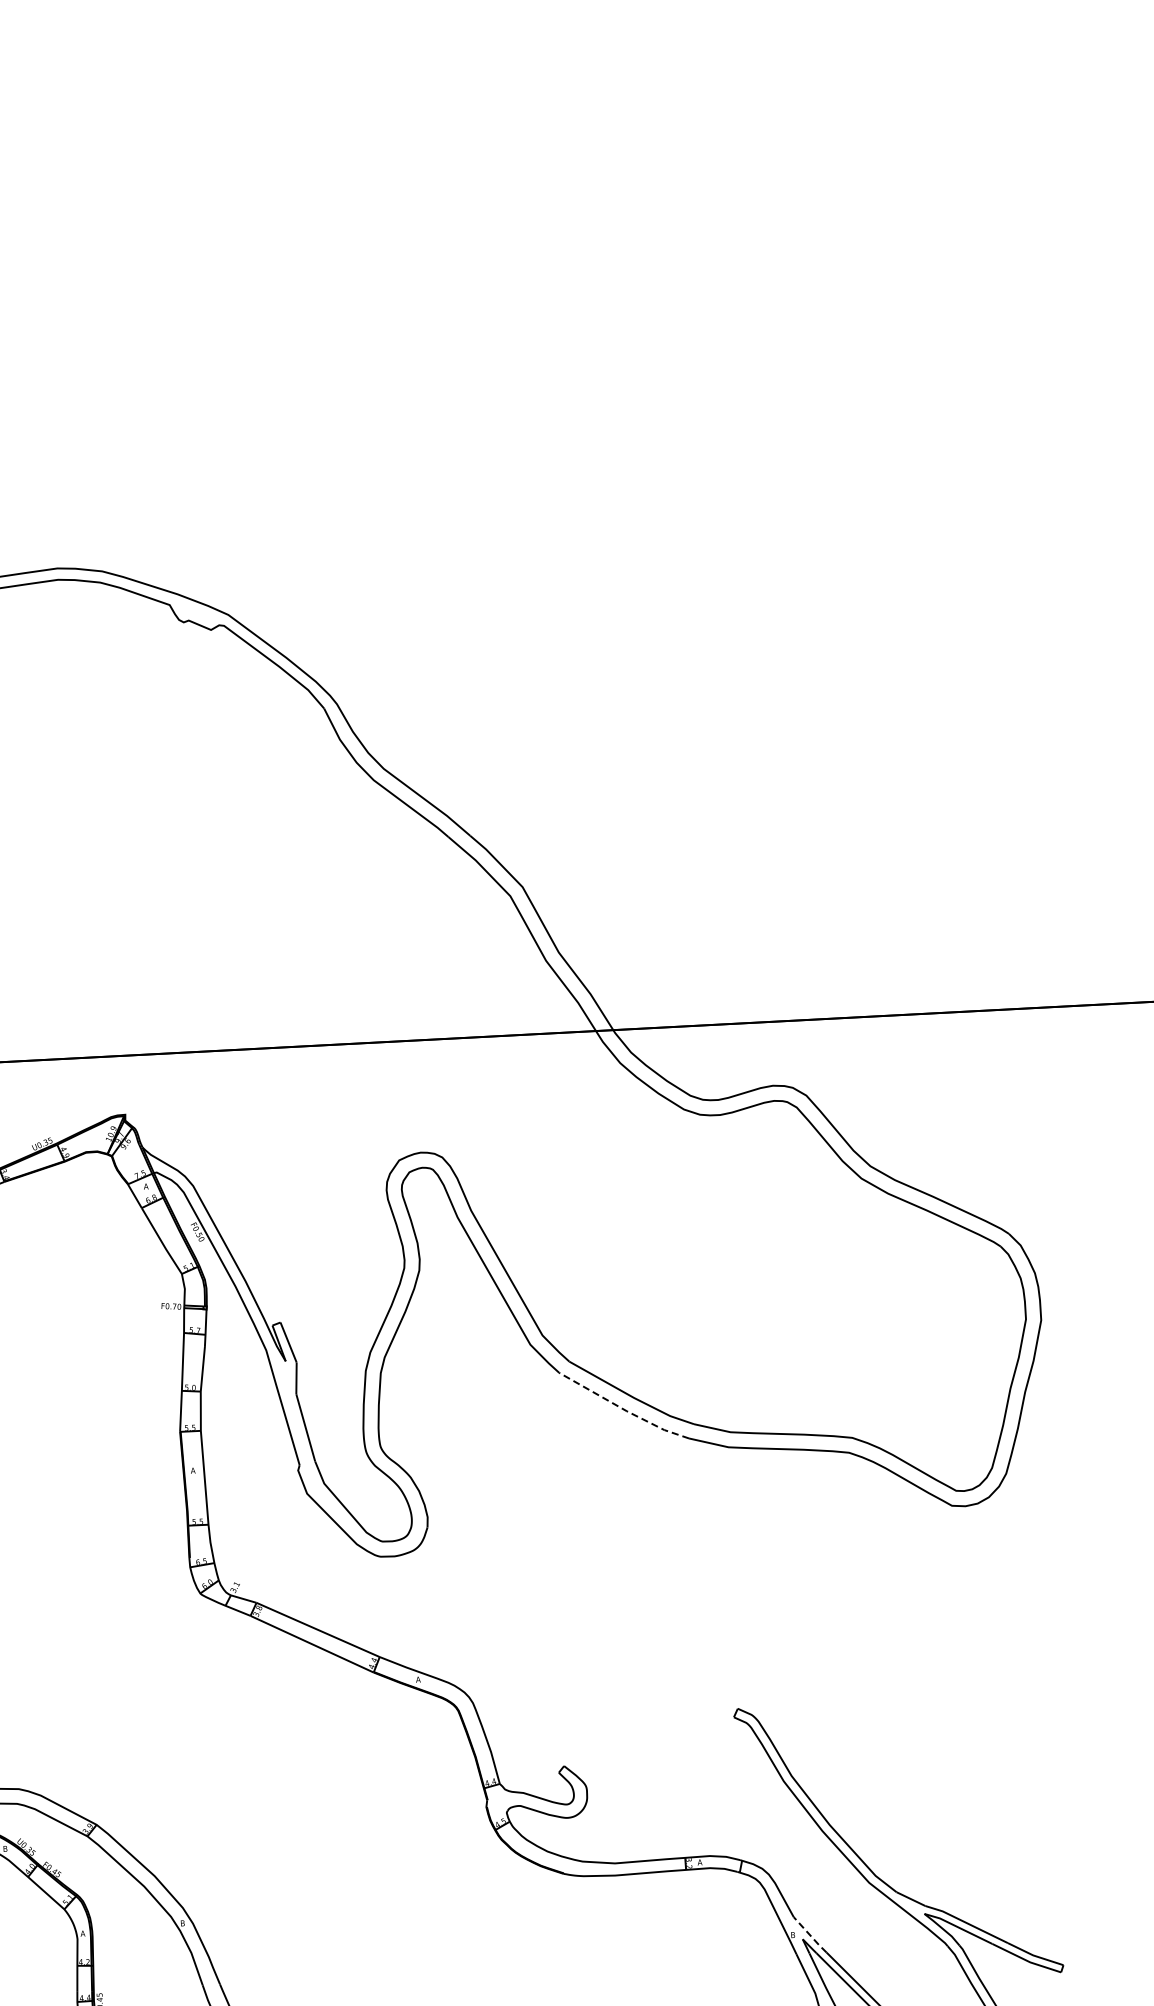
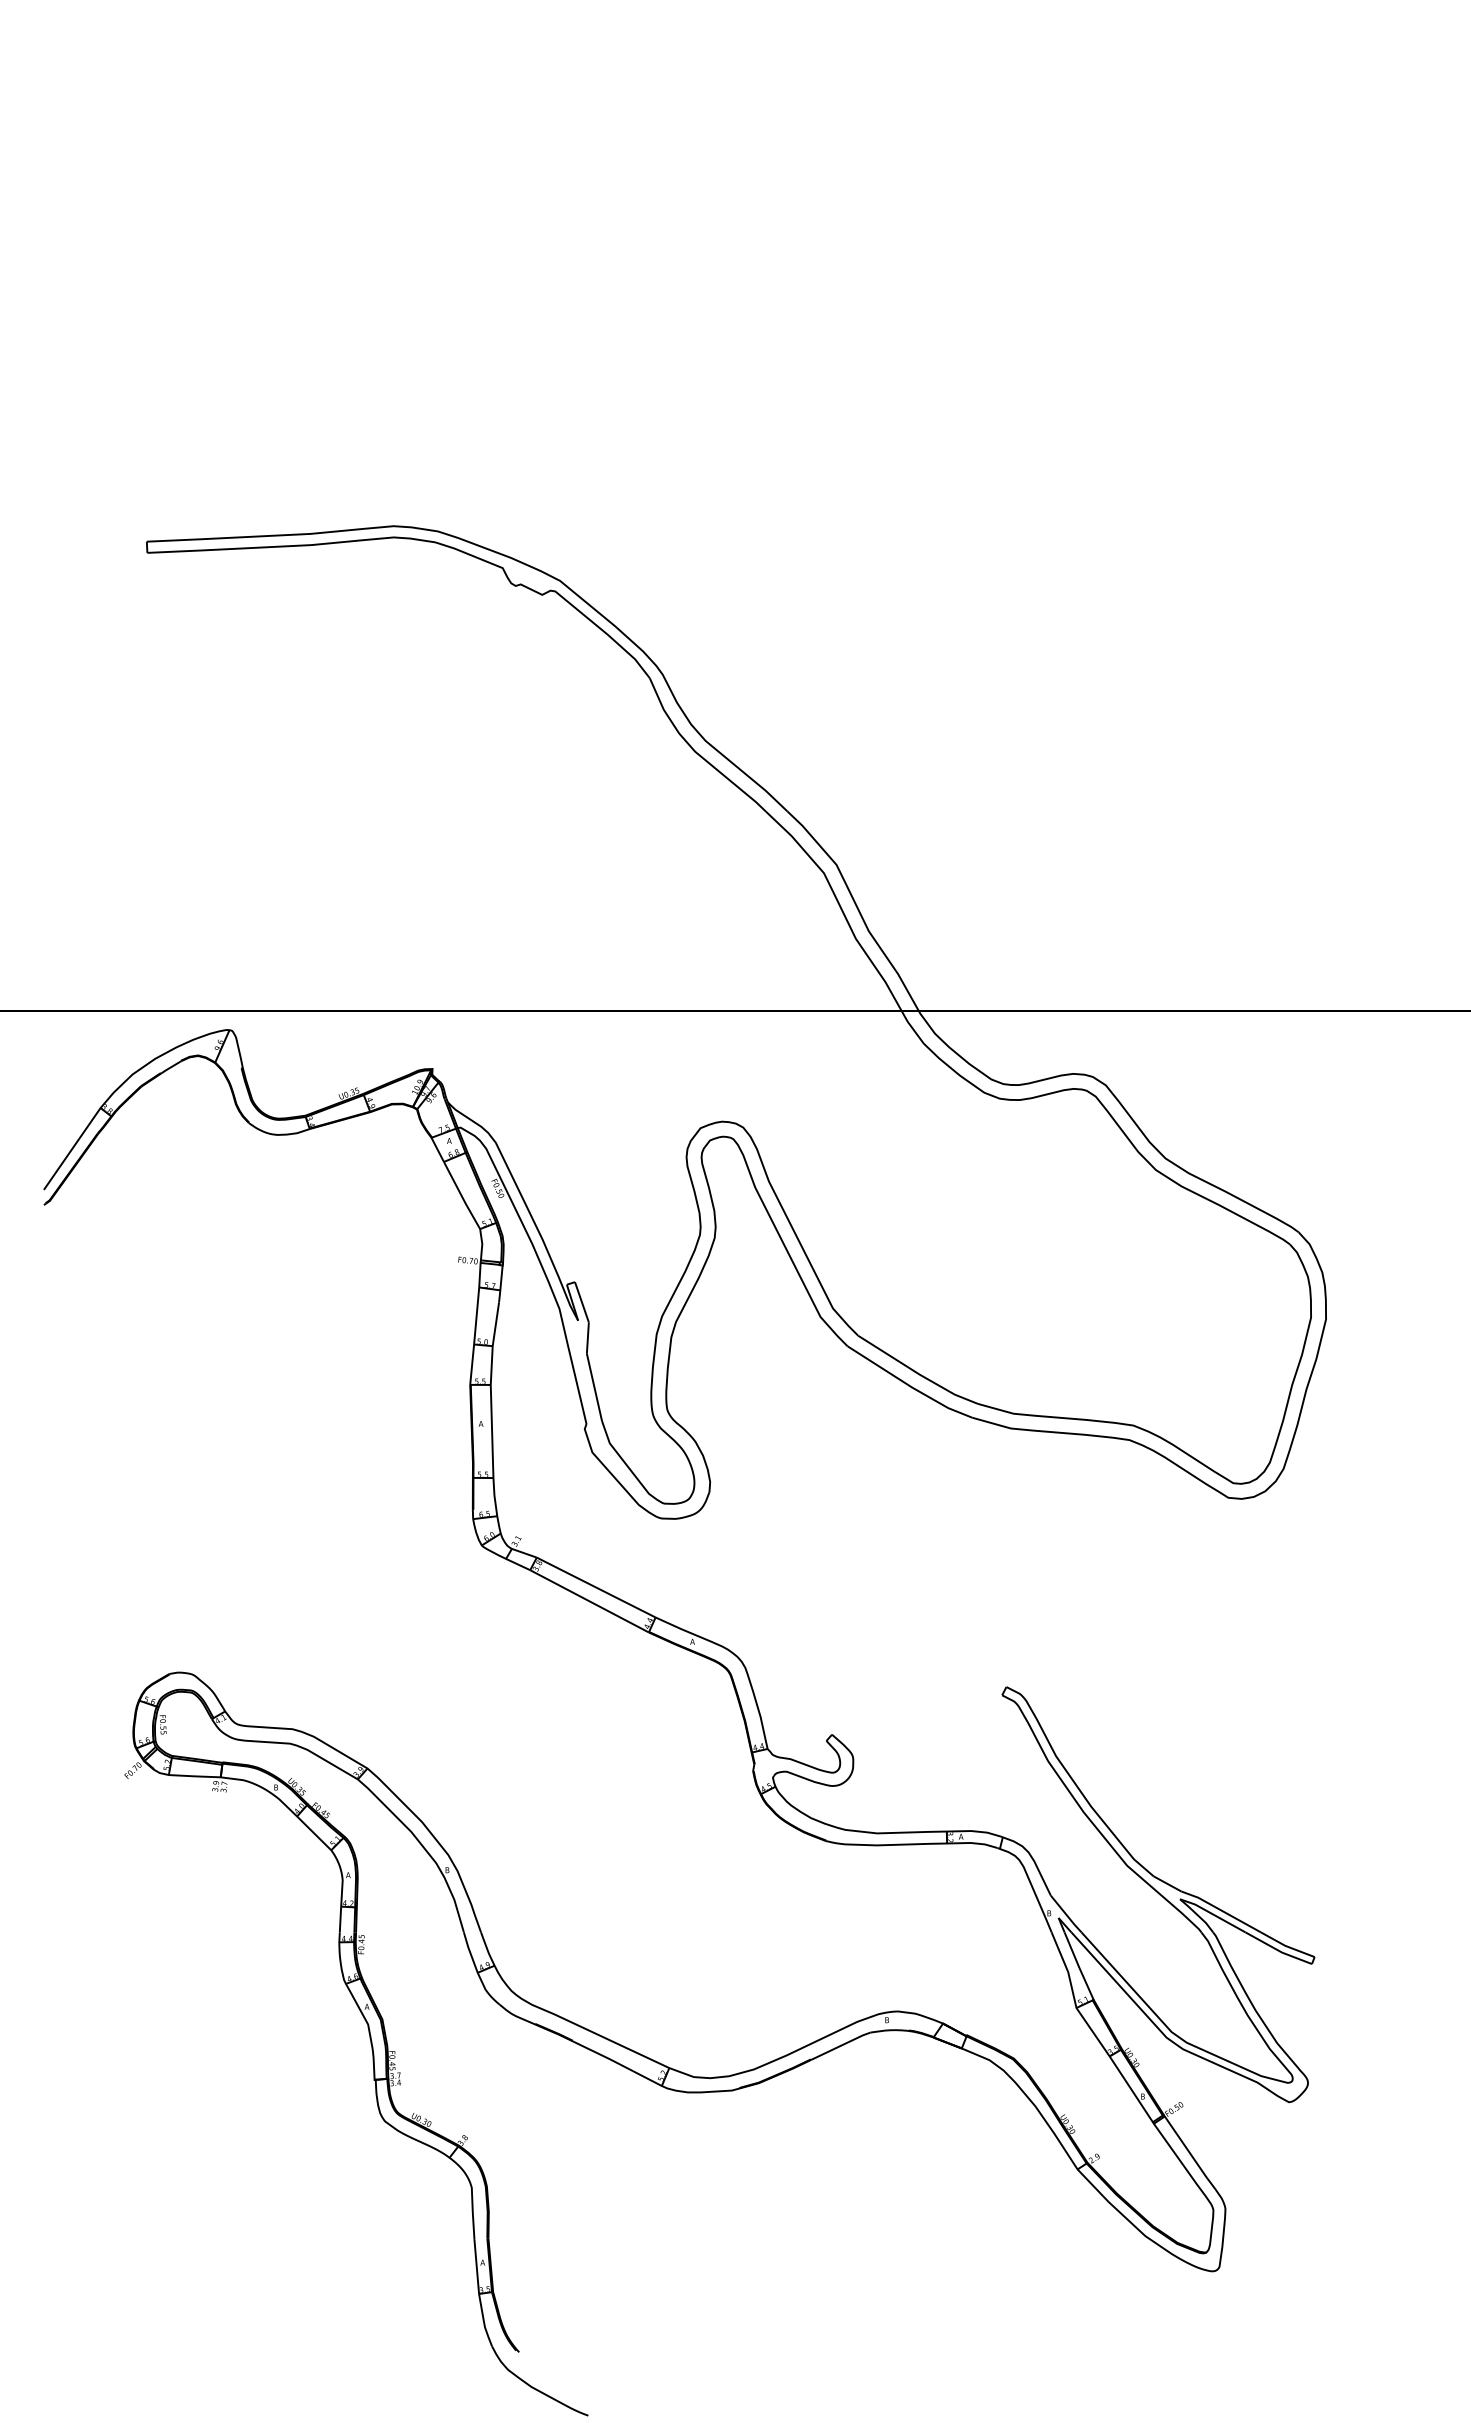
line: (623, 1409) -> (909, 1385), dashed -> solid
line: (810, 1935) -> (1066, 1914), dashed -> solid

